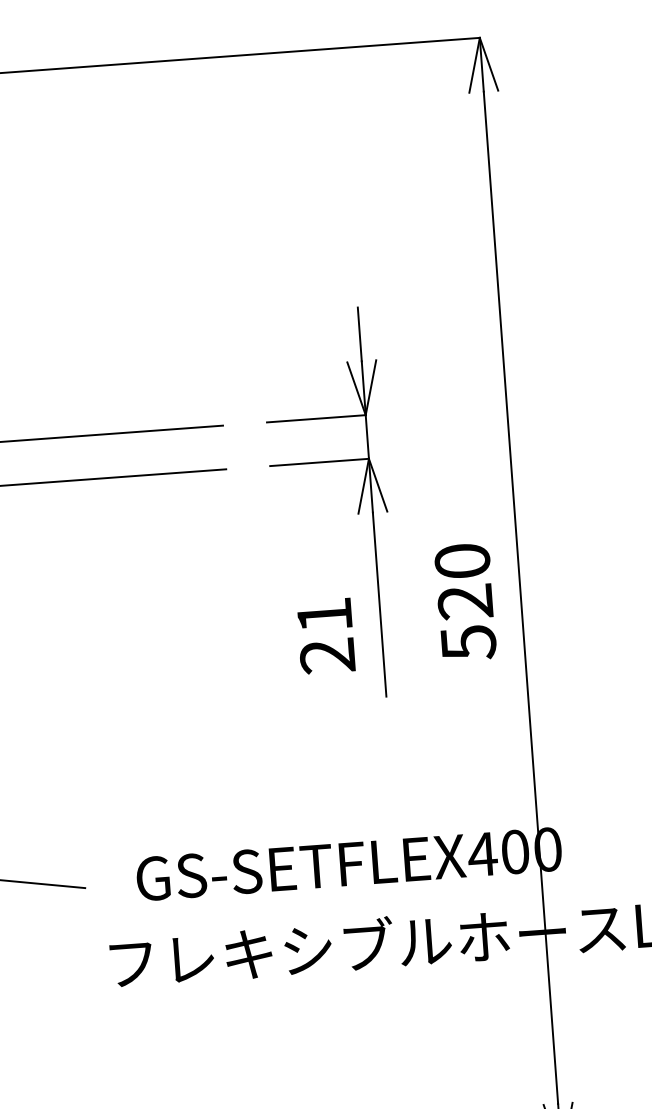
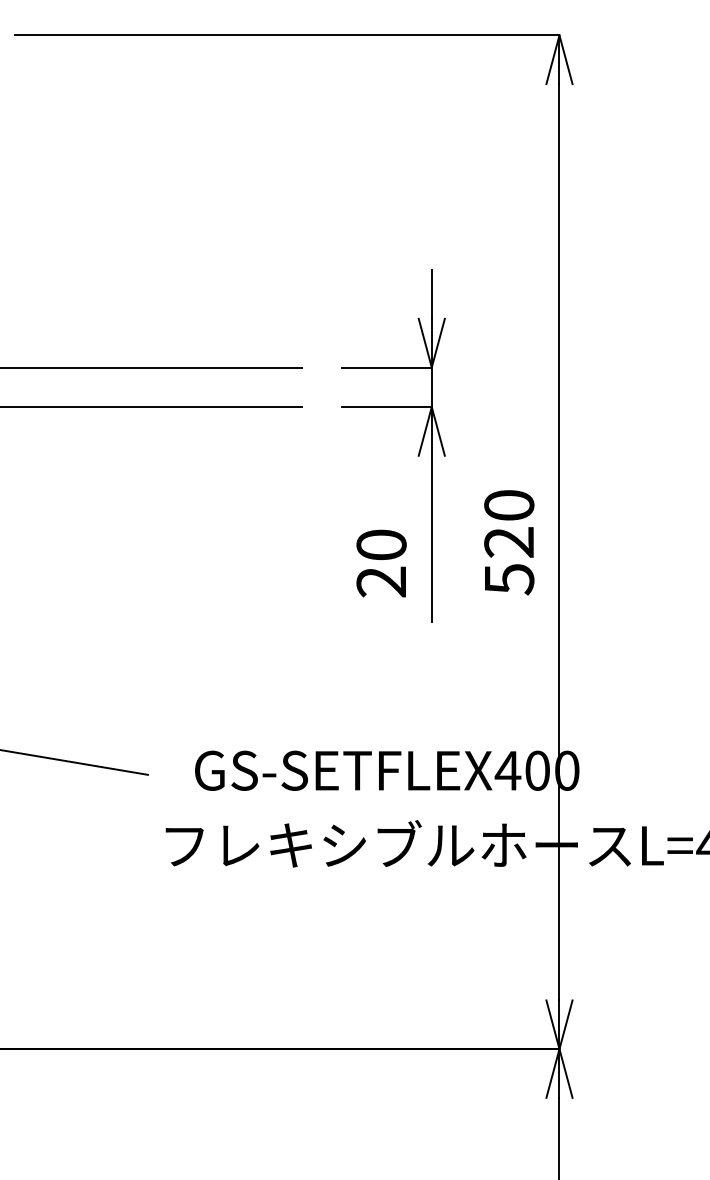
text: (324, 614) -> (381, 544), 21 -> 20

